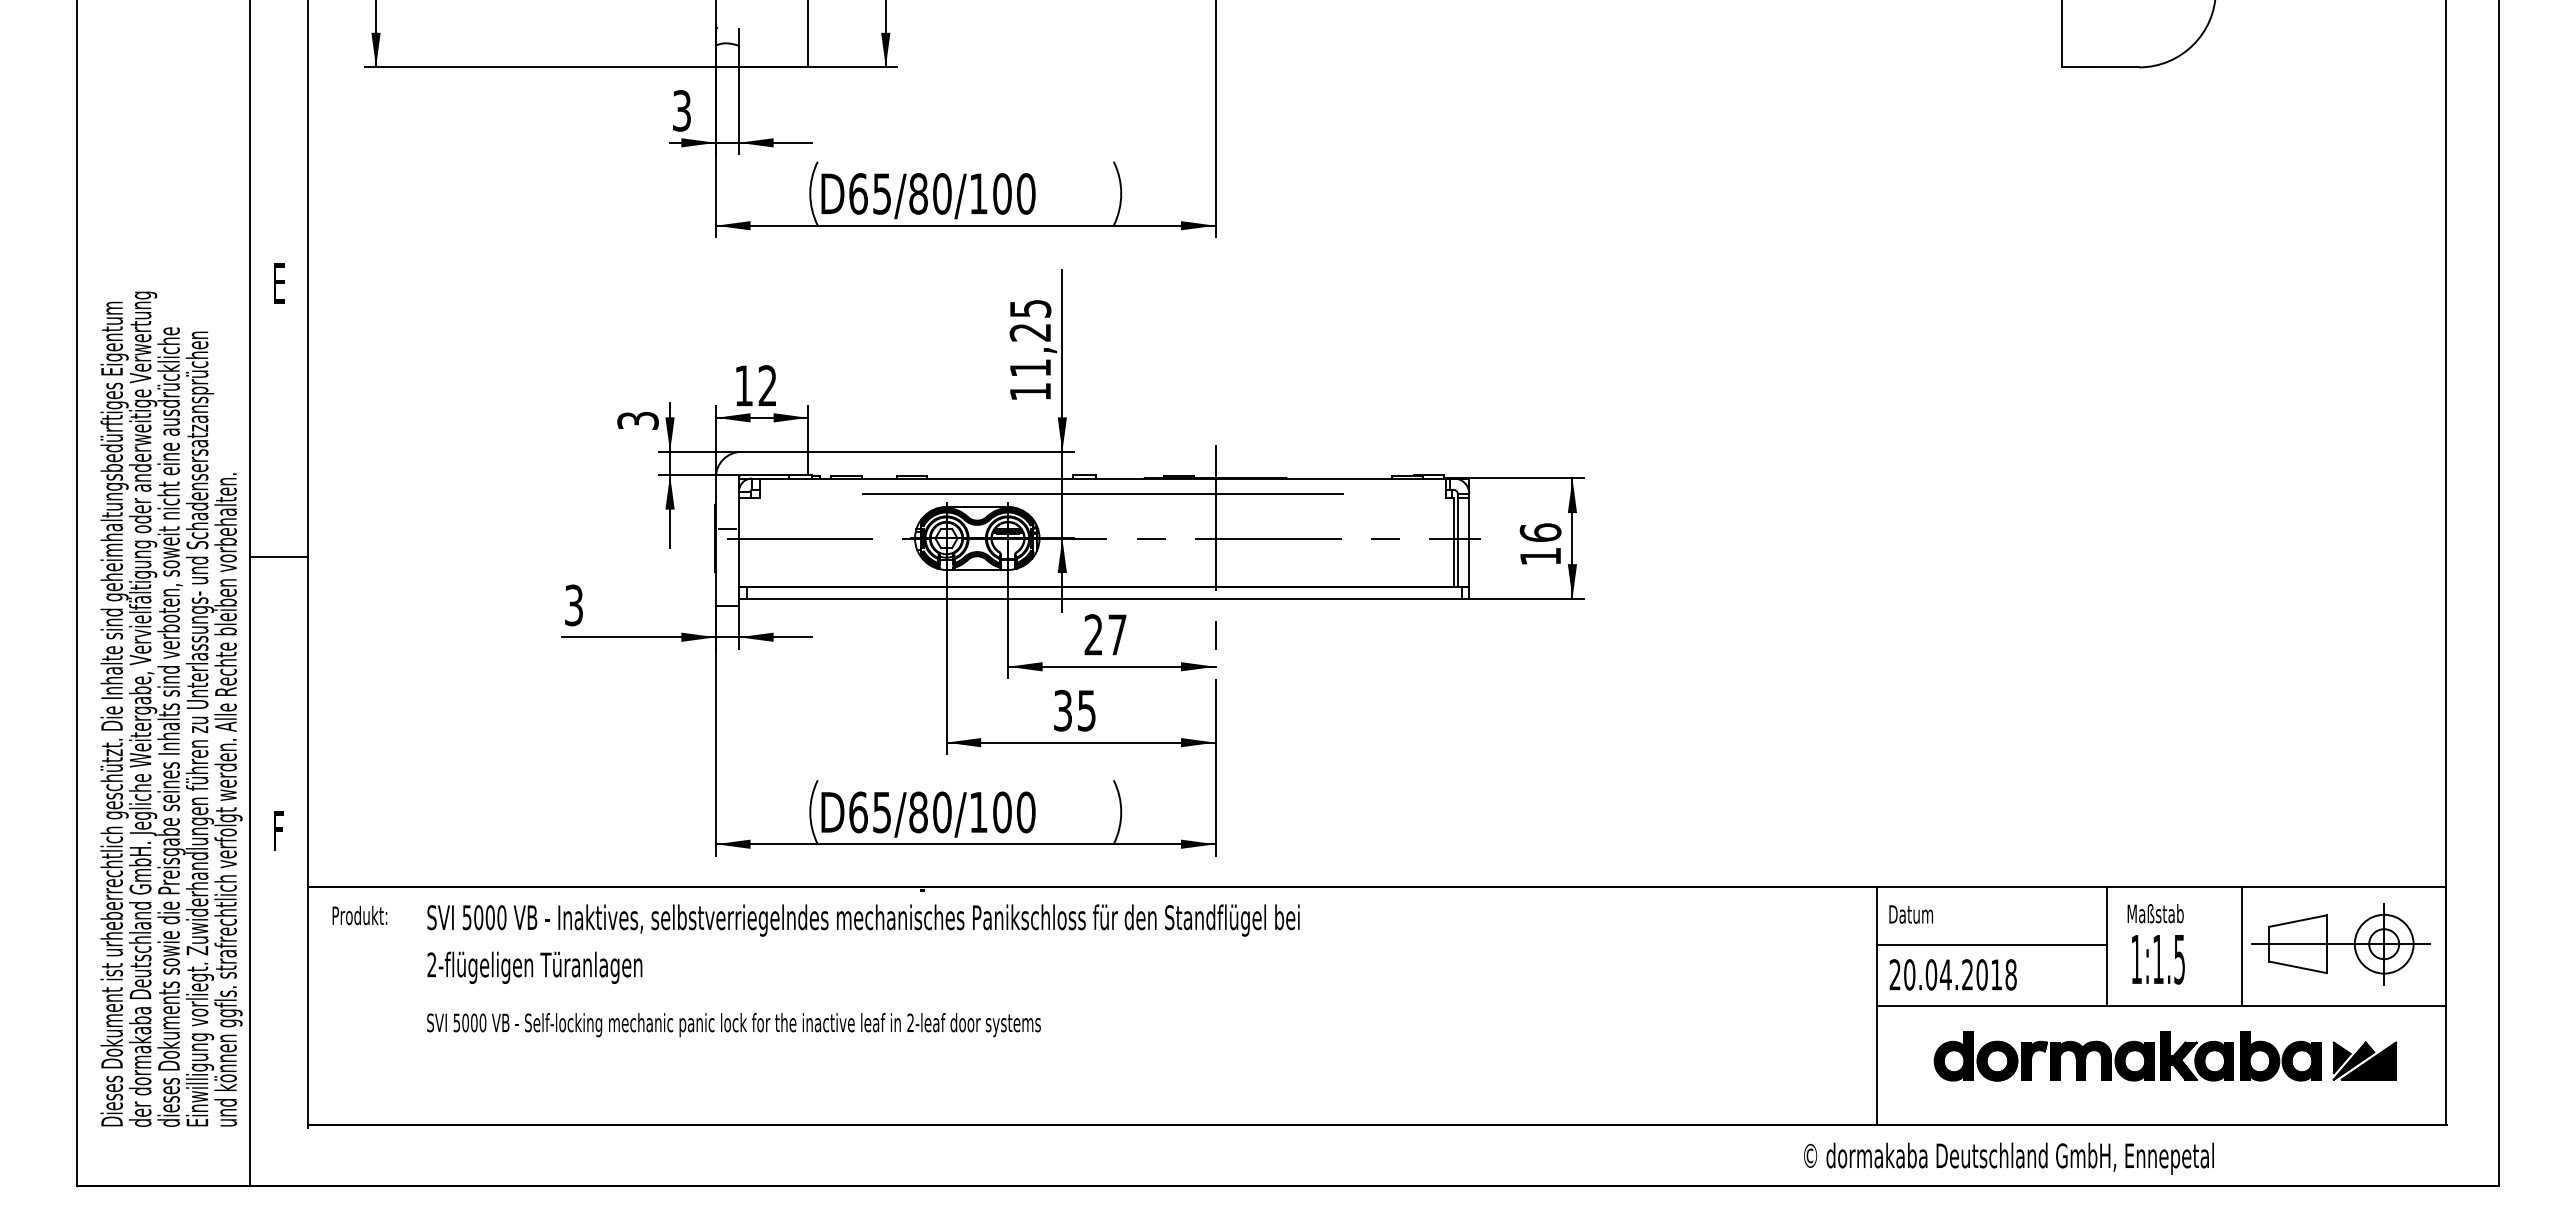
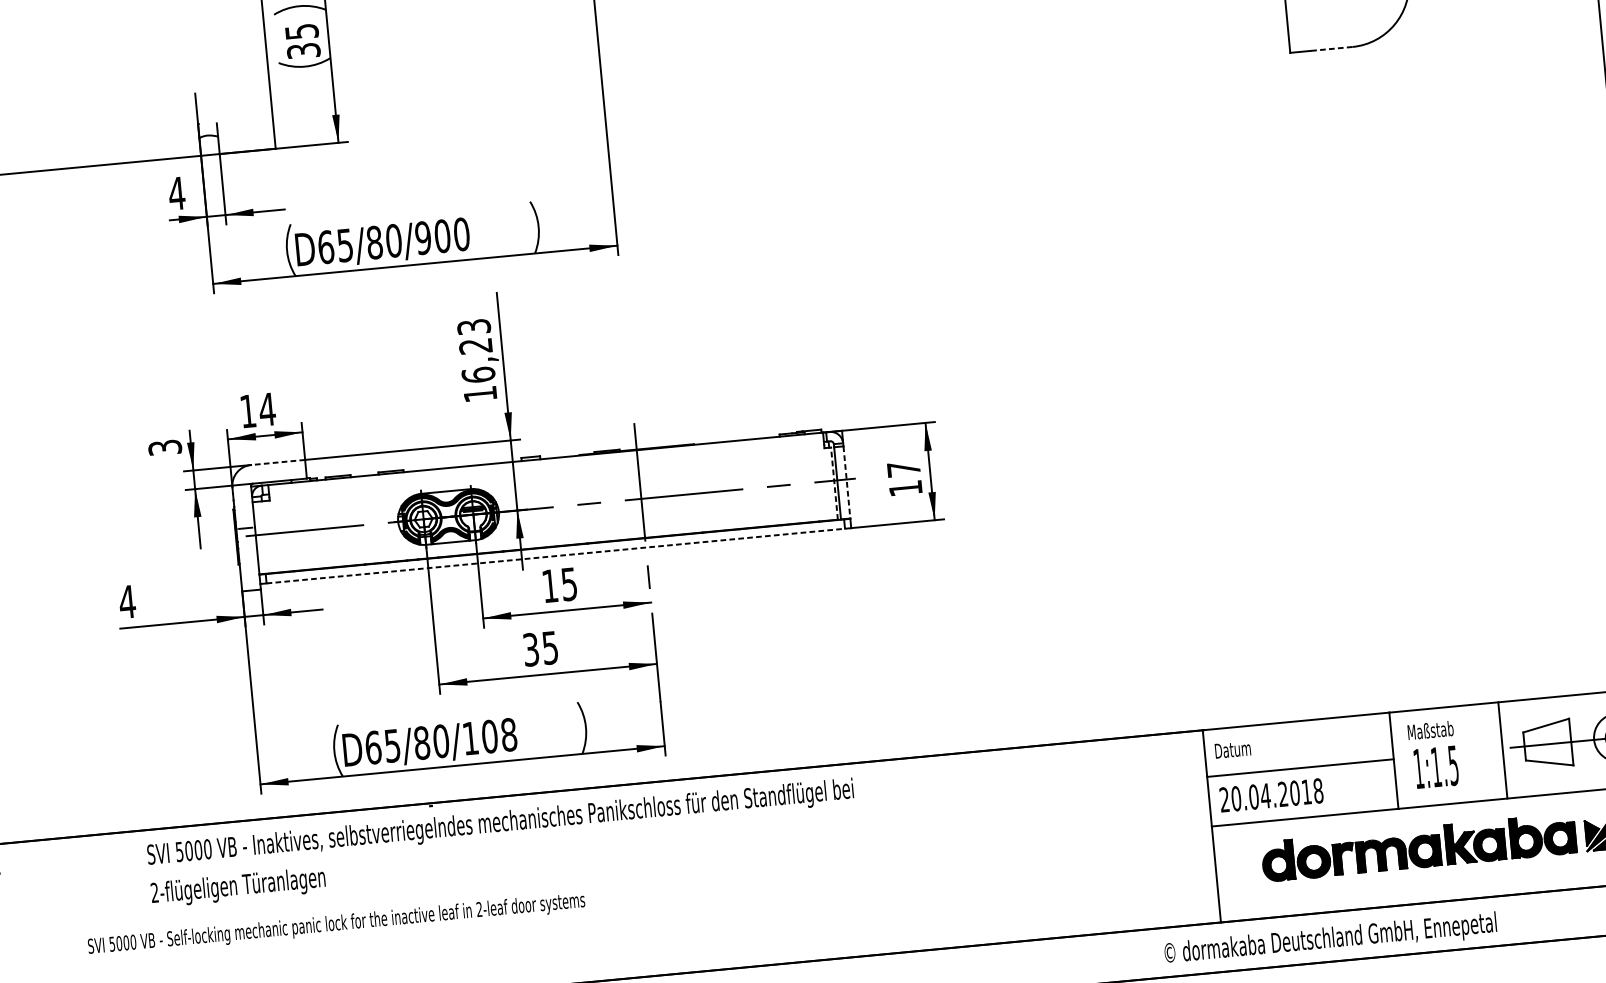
line: (2113, 67) -> (1331, 49), solid -> dashed
text: (681, 110) -> (176, 193), 3 -> 4
text: (978, 193) -> (423, 237), D65/80/100 -> D65/80/900
text: (1030, 338) -> (476, 351), 11,25 -> 16,23
text: (767, 385) -> (267, 409), 12 -> 14
line: (774, 451) -> (277, 462), solid -> dashed
line: (1102, 493) -> (546, 471), removed
text: (1540, 532) -> (903, 469), 16 -> 17
line: (1453, 542) -> (834, 483), solid -> dashed
line: (1469, 542) -> (847, 482), solid -> dashed
line: (1104, 598) -> (556, 555), solid -> dashed
text: (573, 605) -> (126, 602), 3 -> 4
text: (1105, 634) -> (559, 584), 27 -> 15
text: (1025, 812) -> (508, 734), D65/80/100 -> D65/80/108
text: (863, 943) -> (502, 842), moved
text: (733, 1025) -> (336, 925), moved

